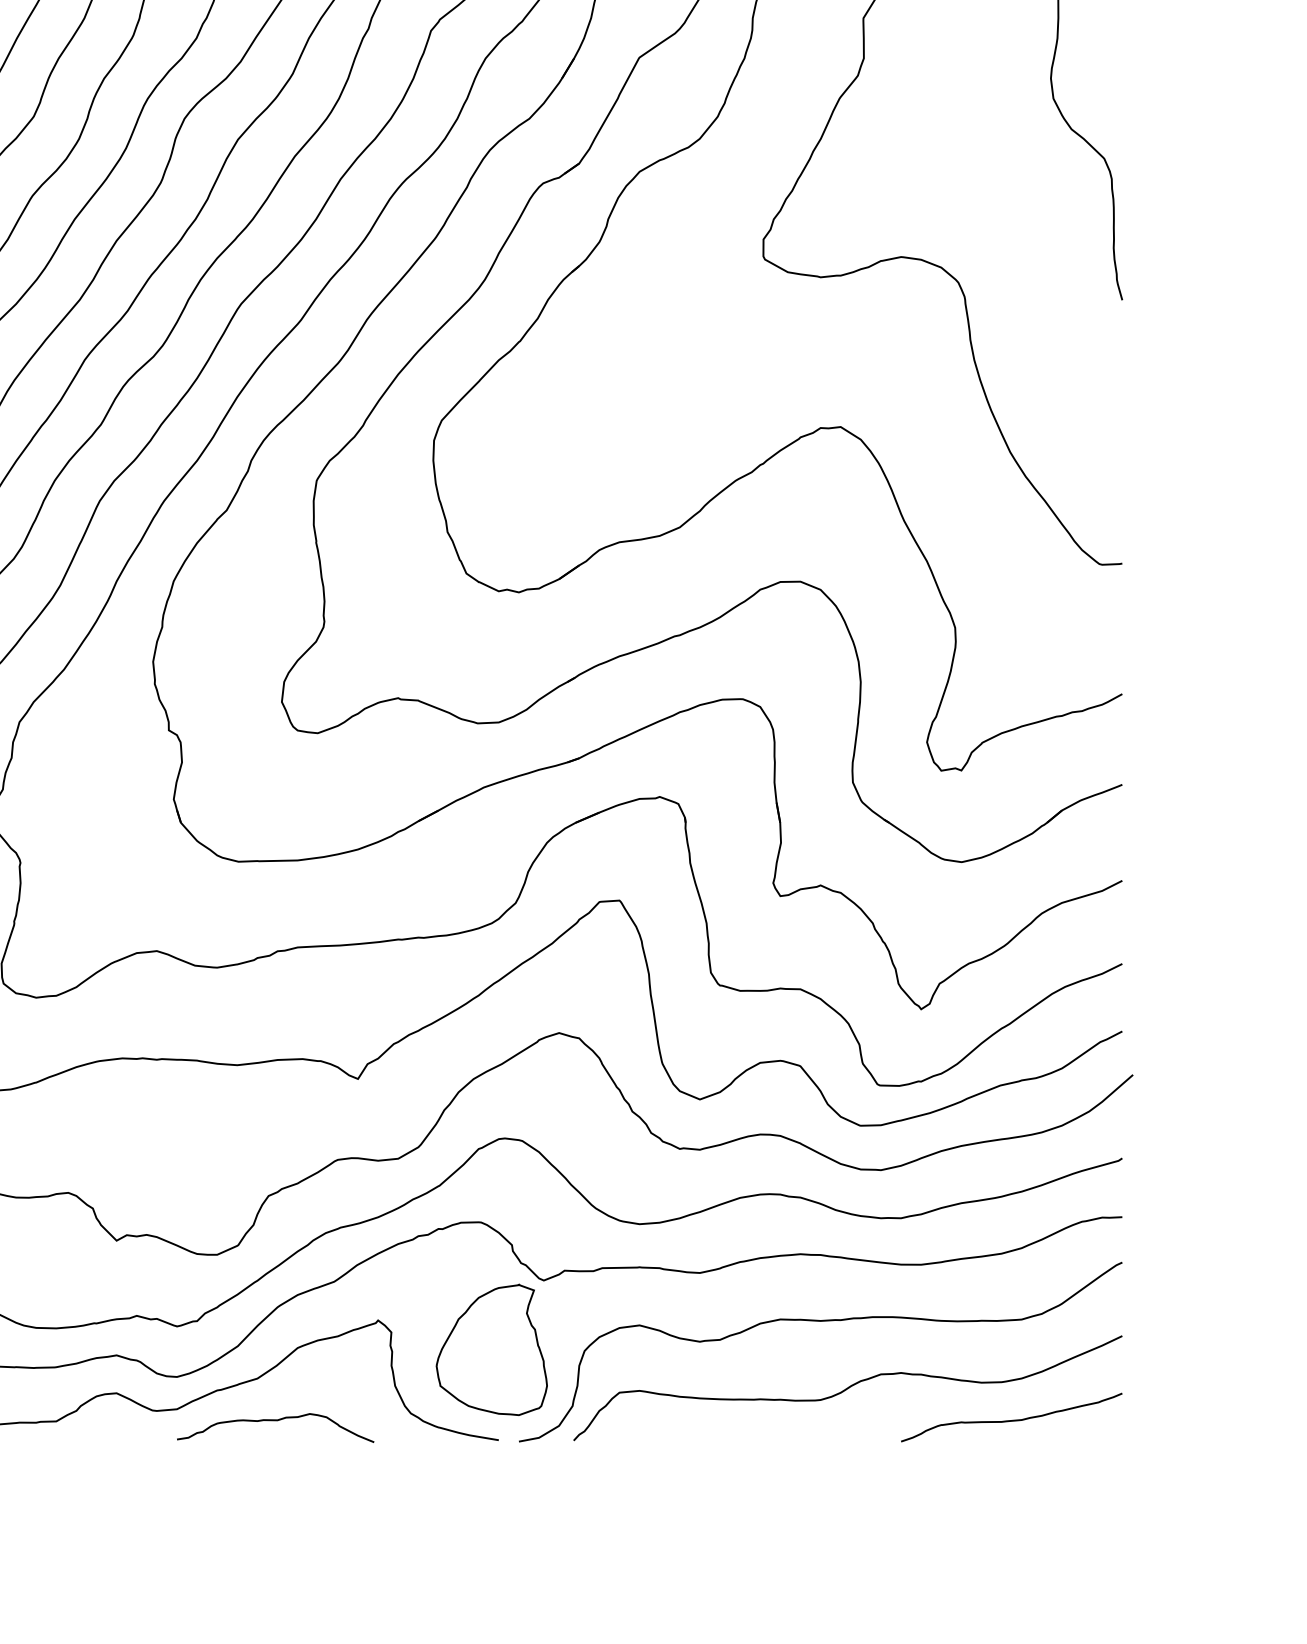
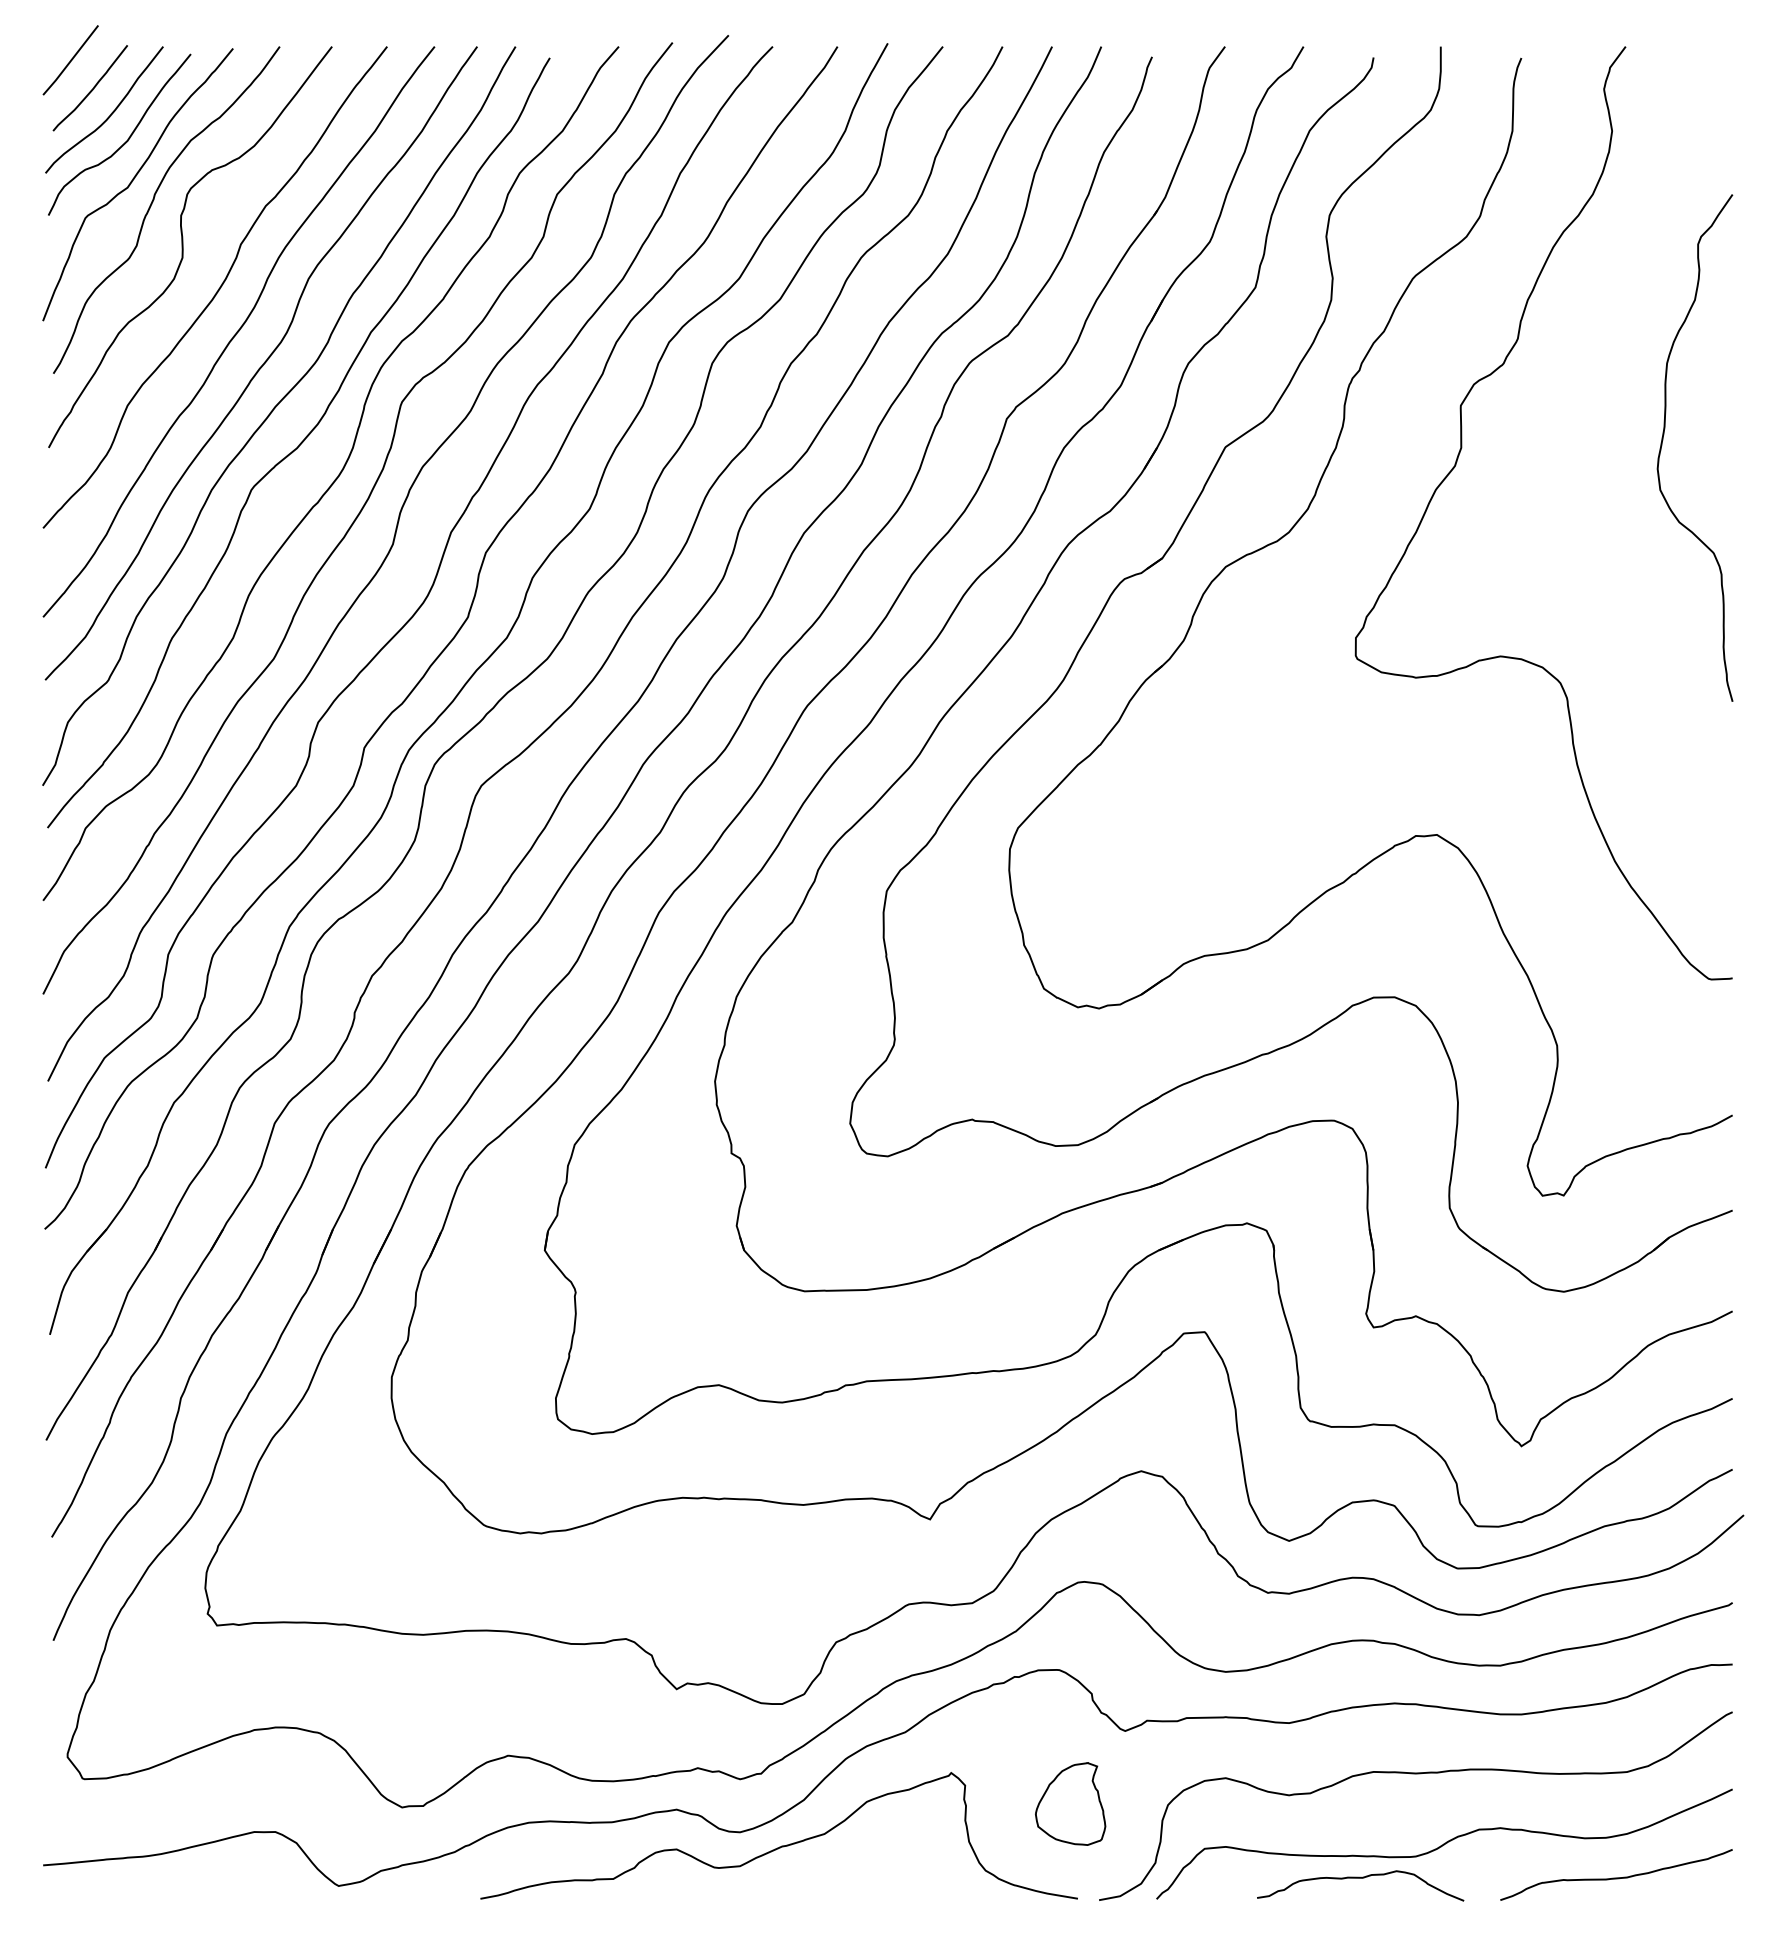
part: (491, 1349) -> (1070, 1803), size x0.6
curve: (275, 1420) -> (1360, 1878), moved

